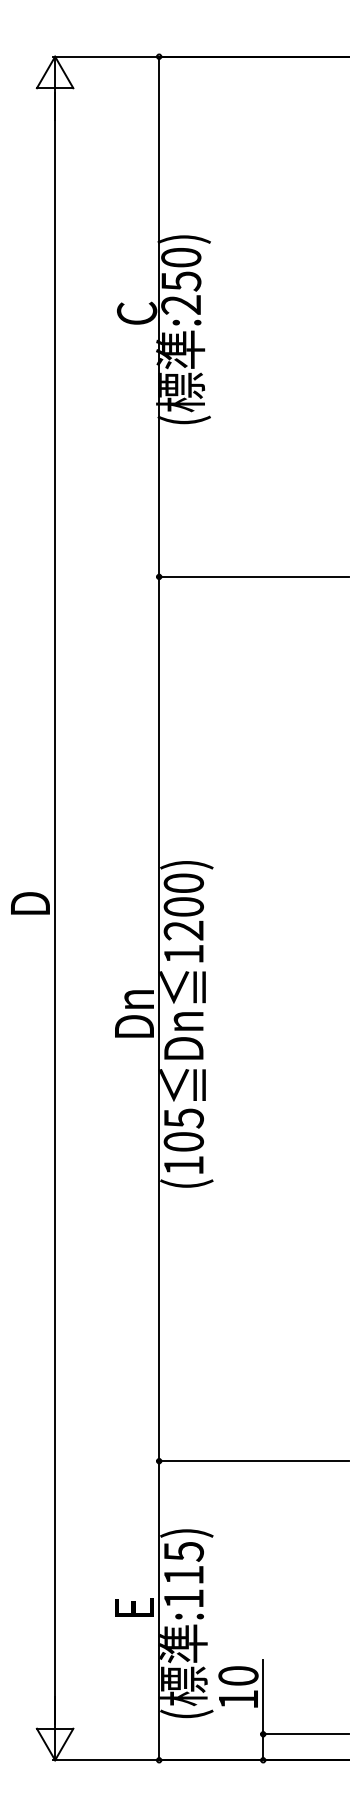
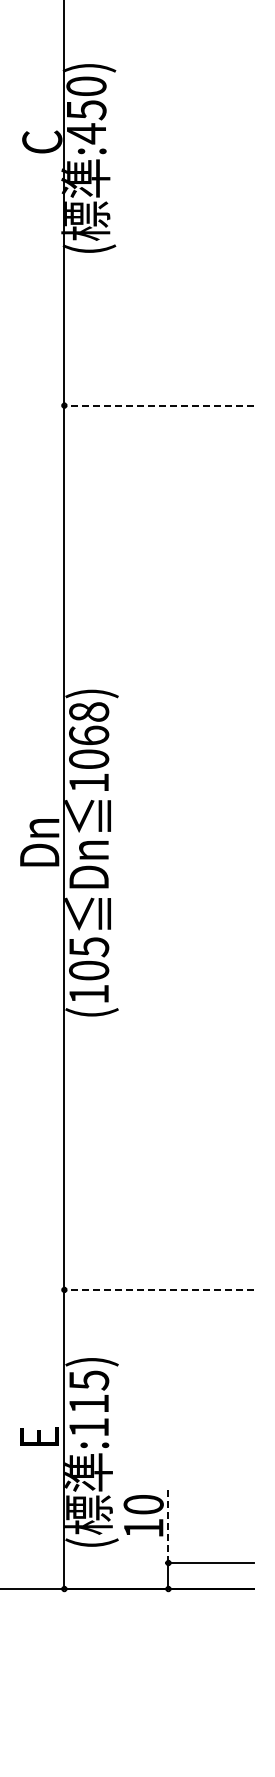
text: (180, 304) -> (85, 133), :250) -> :450)
line: (252, 576) -> (157, 405), solid -> dashed
text: (183, 906) -> (88, 735), 1200) -> 1068)
line: (252, 1461) -> (157, 1290), solid -> dashed
line: (263, 1697) -> (168, 1526), solid -> dashed

